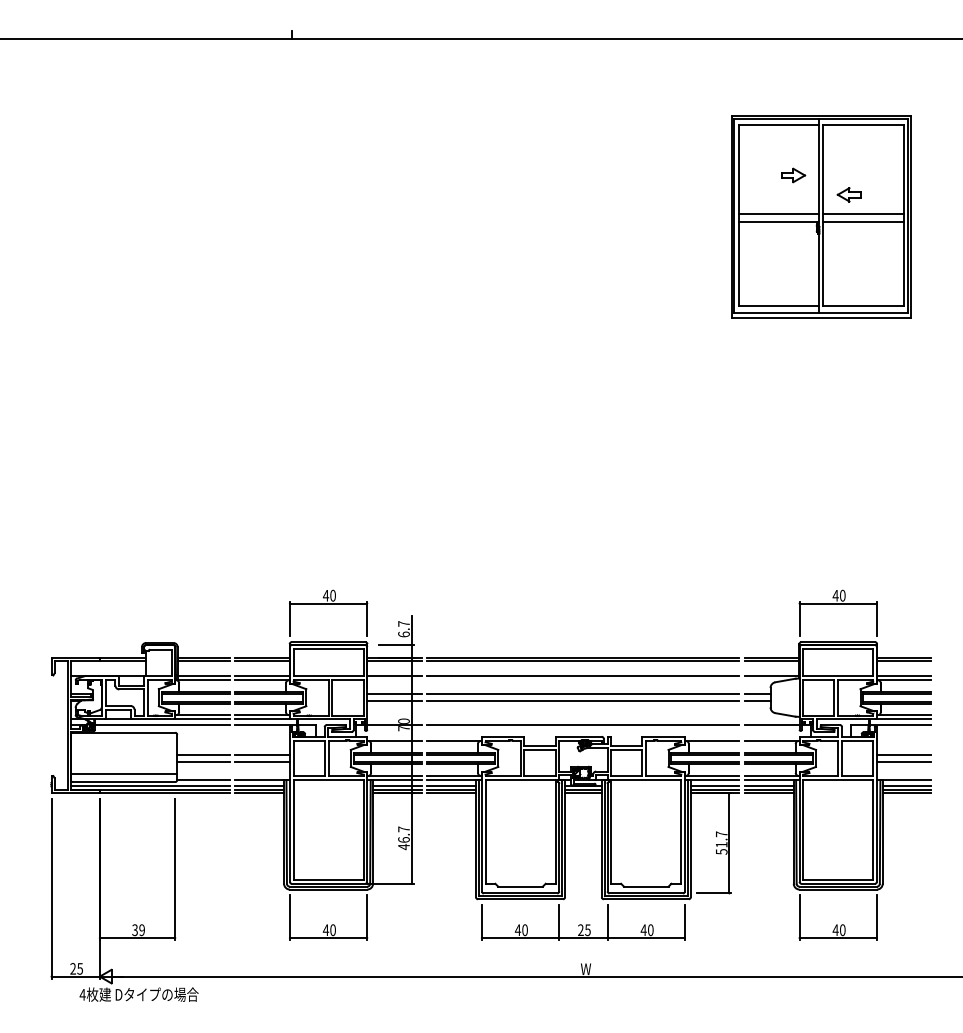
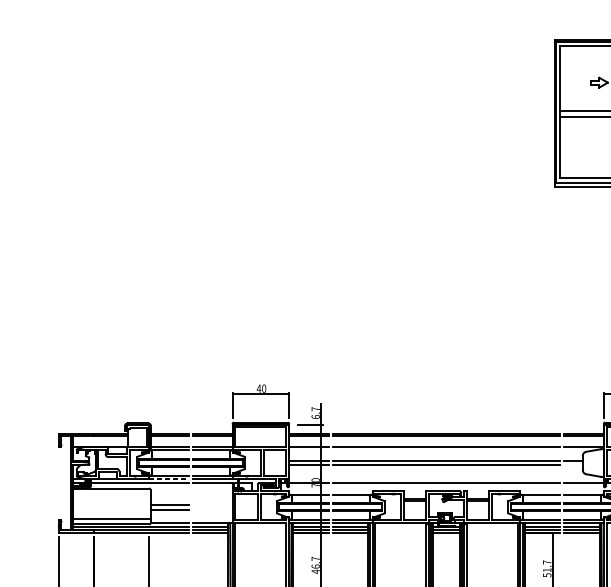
line: (757, 701) -> (573, 465), removed
line: (202, 719) -> (169, 478), solid -> dashed
line: (262, 755) -> (212, 505), removed
line: (262, 761) -> (212, 509), removed

